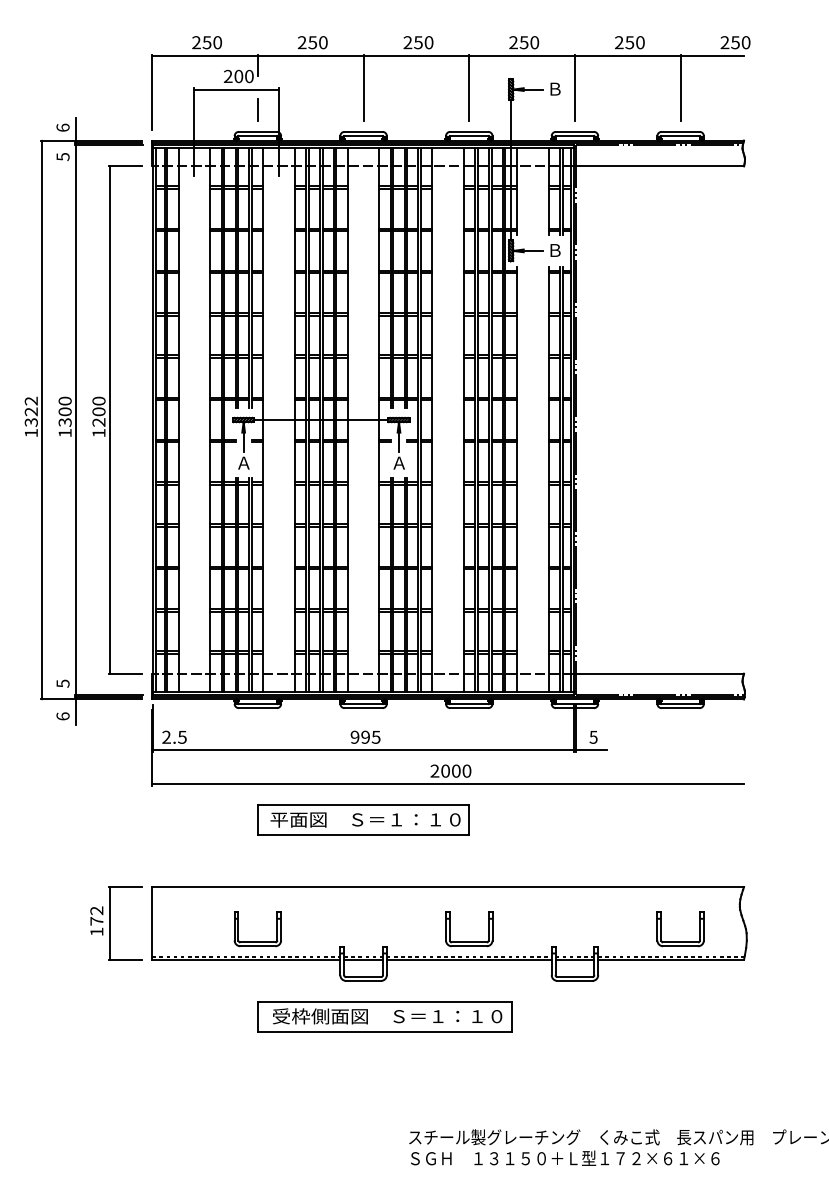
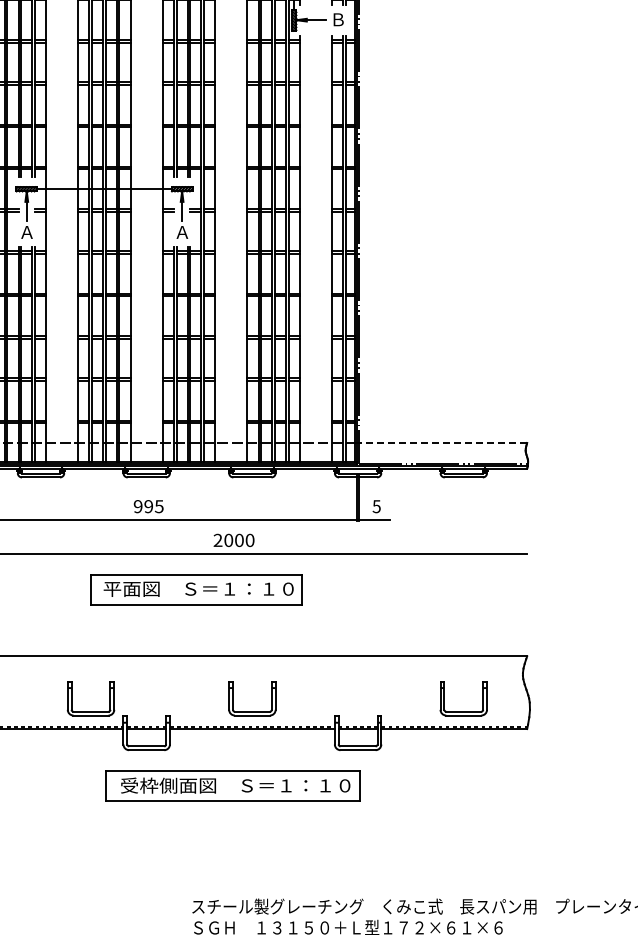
line: (658, 673) -> (441, 442), solid -> dashed
part: (363, 819) -> (196, 588), moved
part: (257, 941) -> (90, 710), moved
part: (384, 1016) -> (232, 785), moved

